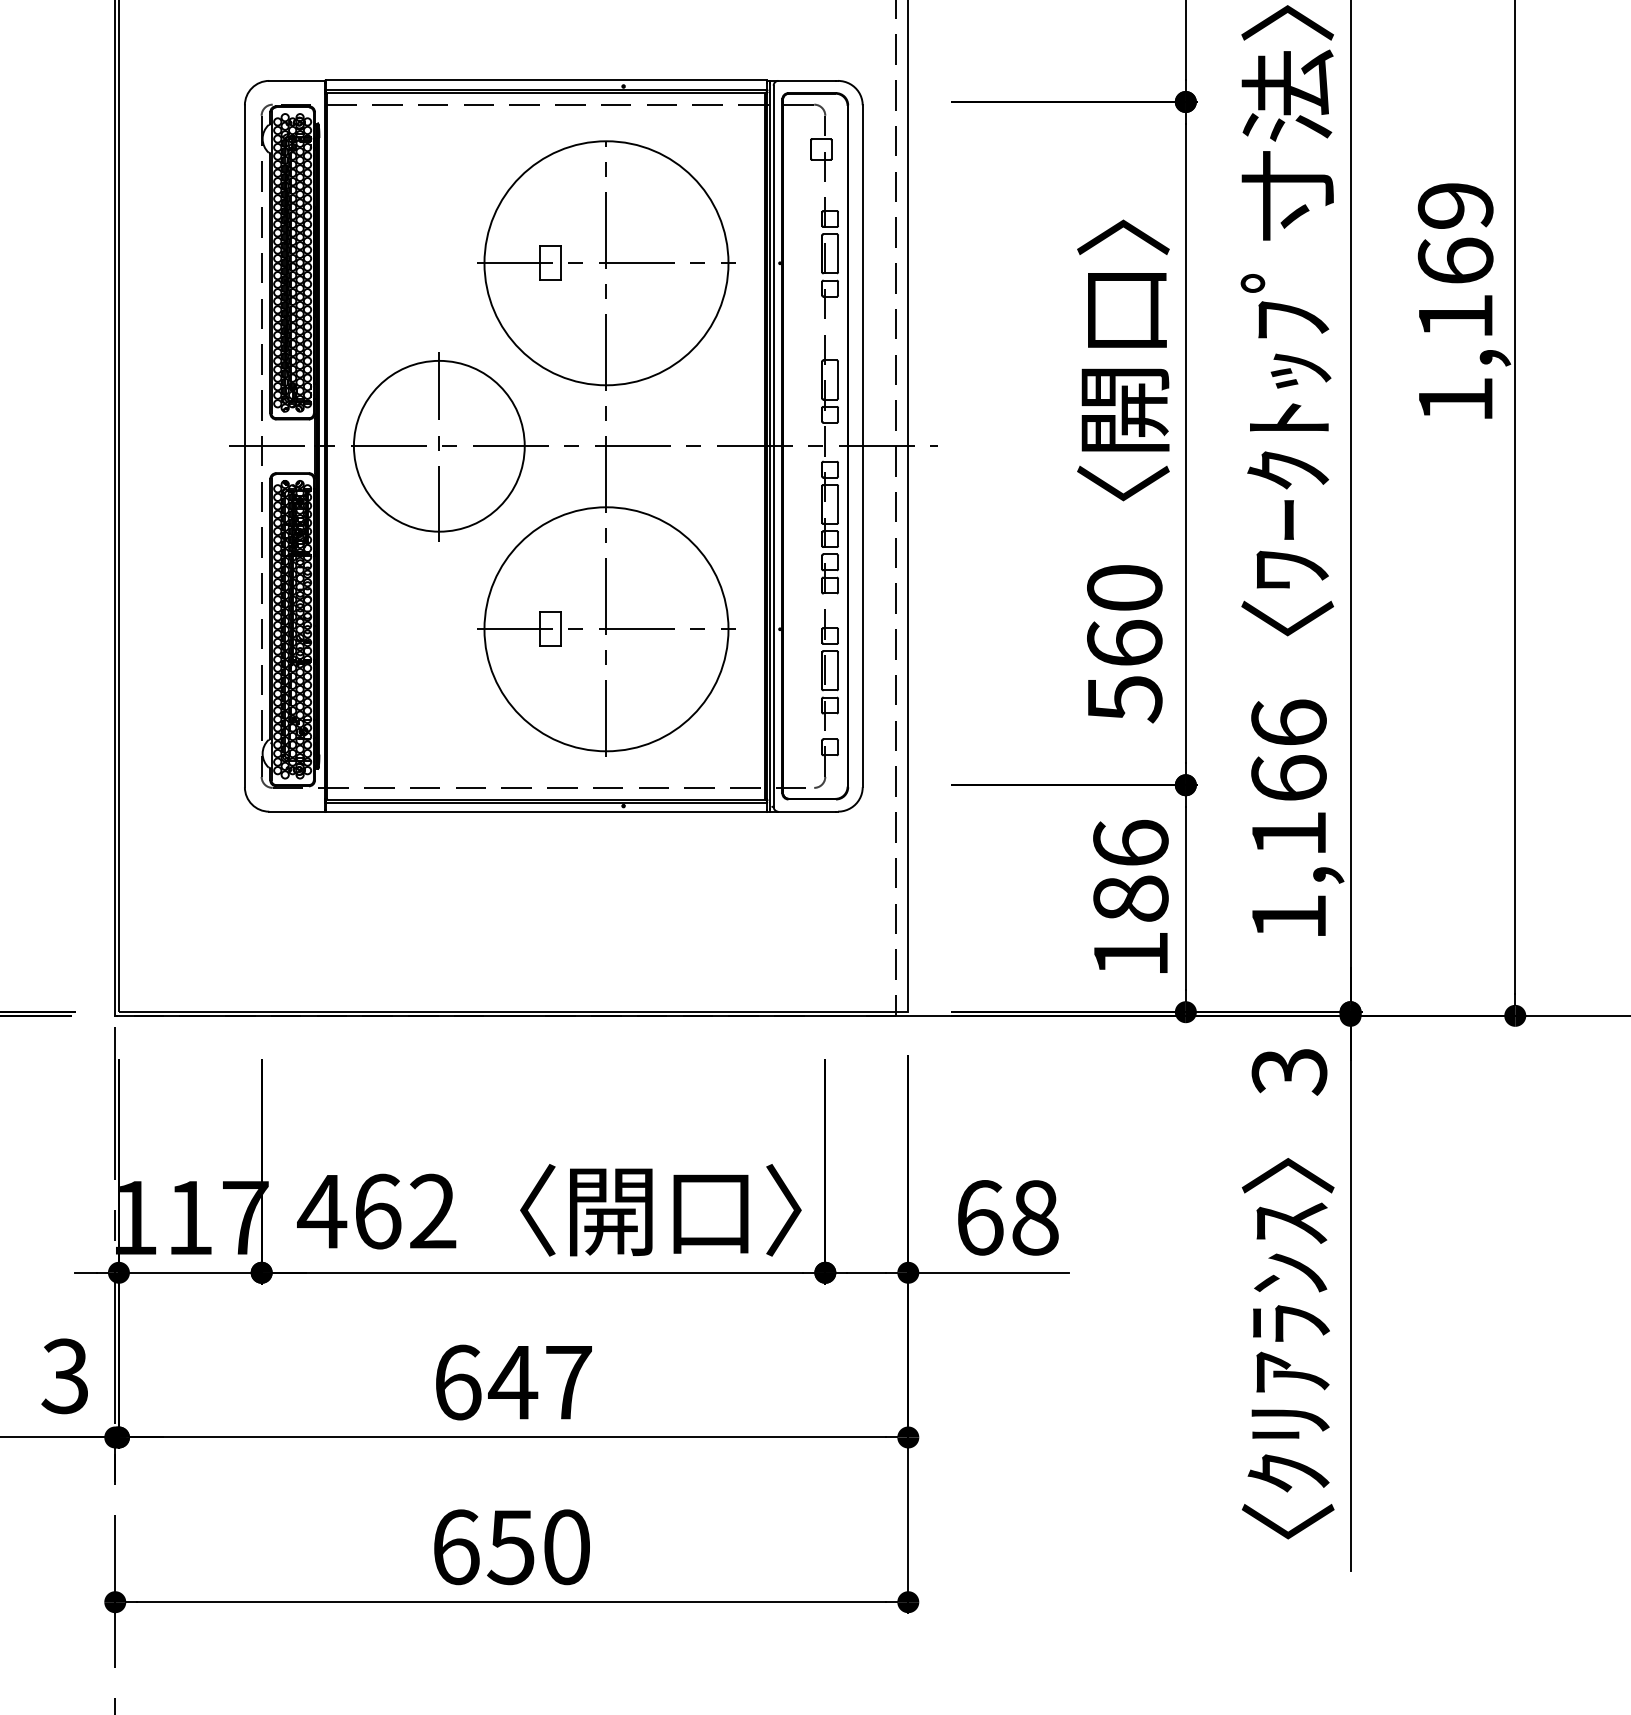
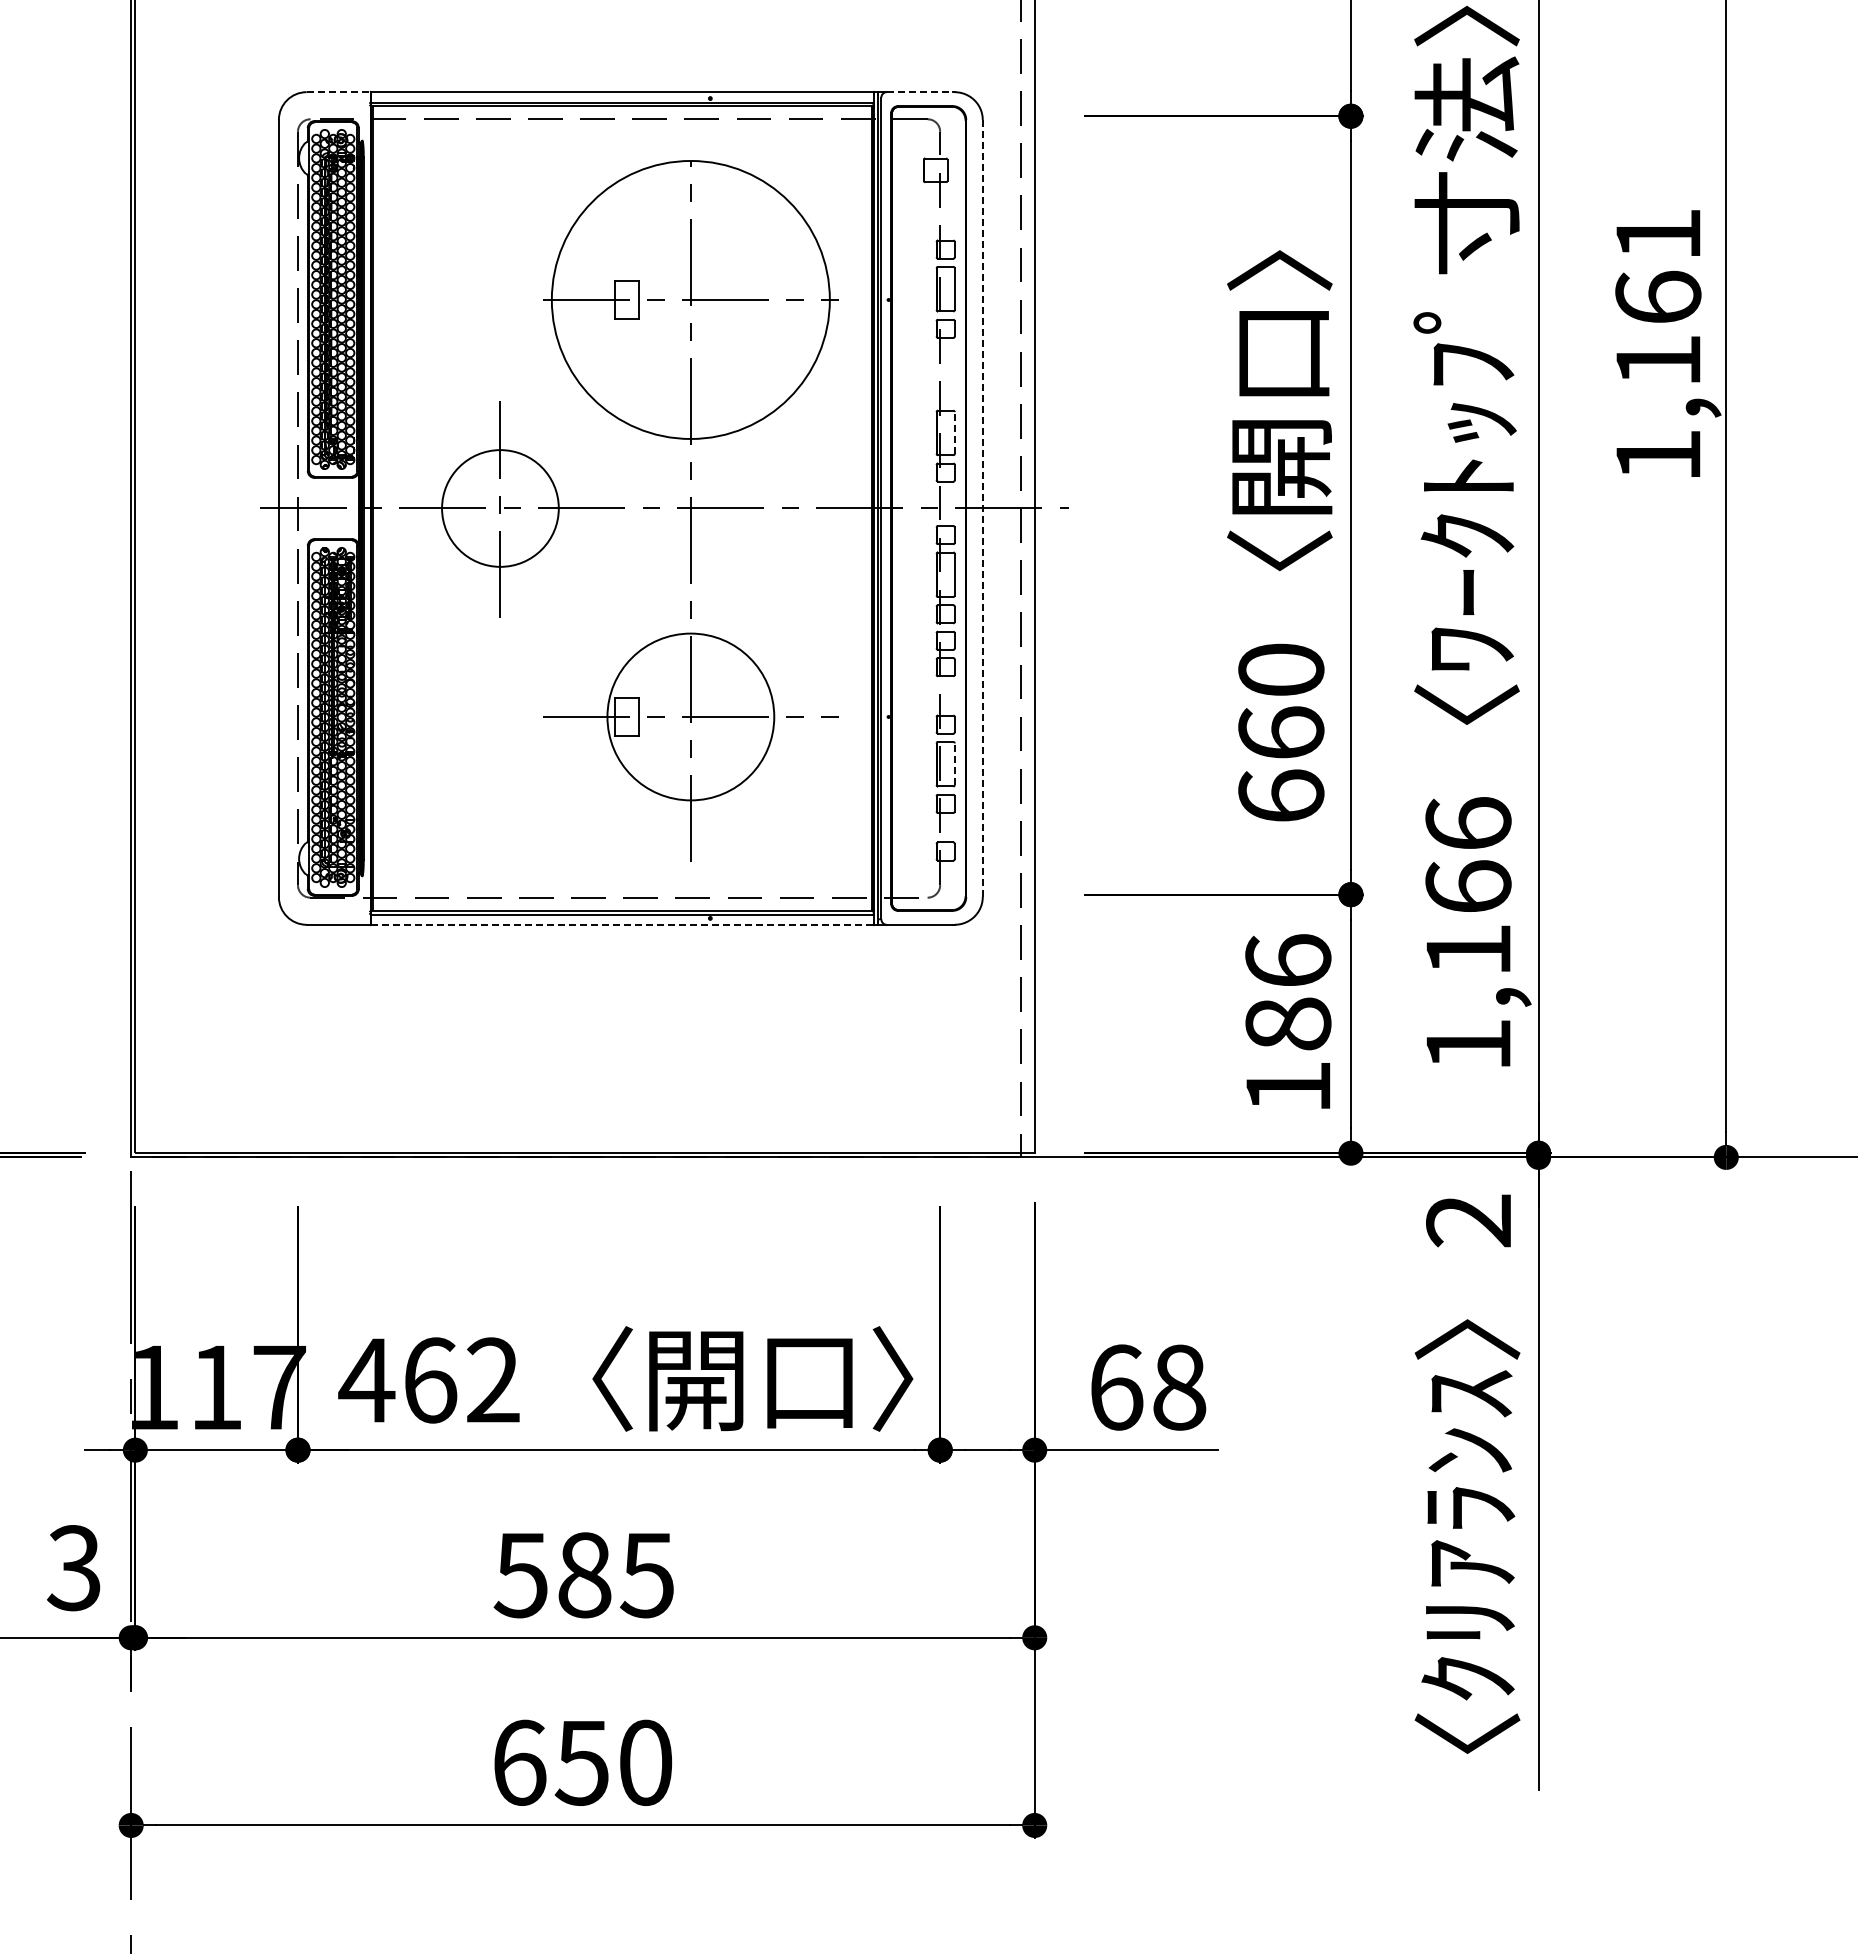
line: (297, 81) -> (338, 92), solid -> dashed
line: (808, 81) -> (920, 92), solid -> dashed
text: (1455, 205) -> (1658, 234), 1,169 -> 1,161
line: (837, 379) -> (954, 432), solid -> dashed
circle: (439, 446) -> (500, 508), size x0.6
line: (862, 446) -> (982, 508), solid -> dashed
circle: (606, 629) -> (690, 717), size x0.6
line: (837, 670) -> (954, 764), solid -> dashed
text: (1124, 699) -> (1281, 796), 560 -> 660
line: (545, 812) -> (621, 925), solid -> dashed
text: (1289, 1072) -> (1469, 1221), 3 -> 2
text: (512, 1382) -> (583, 1575), 647 -> 585

